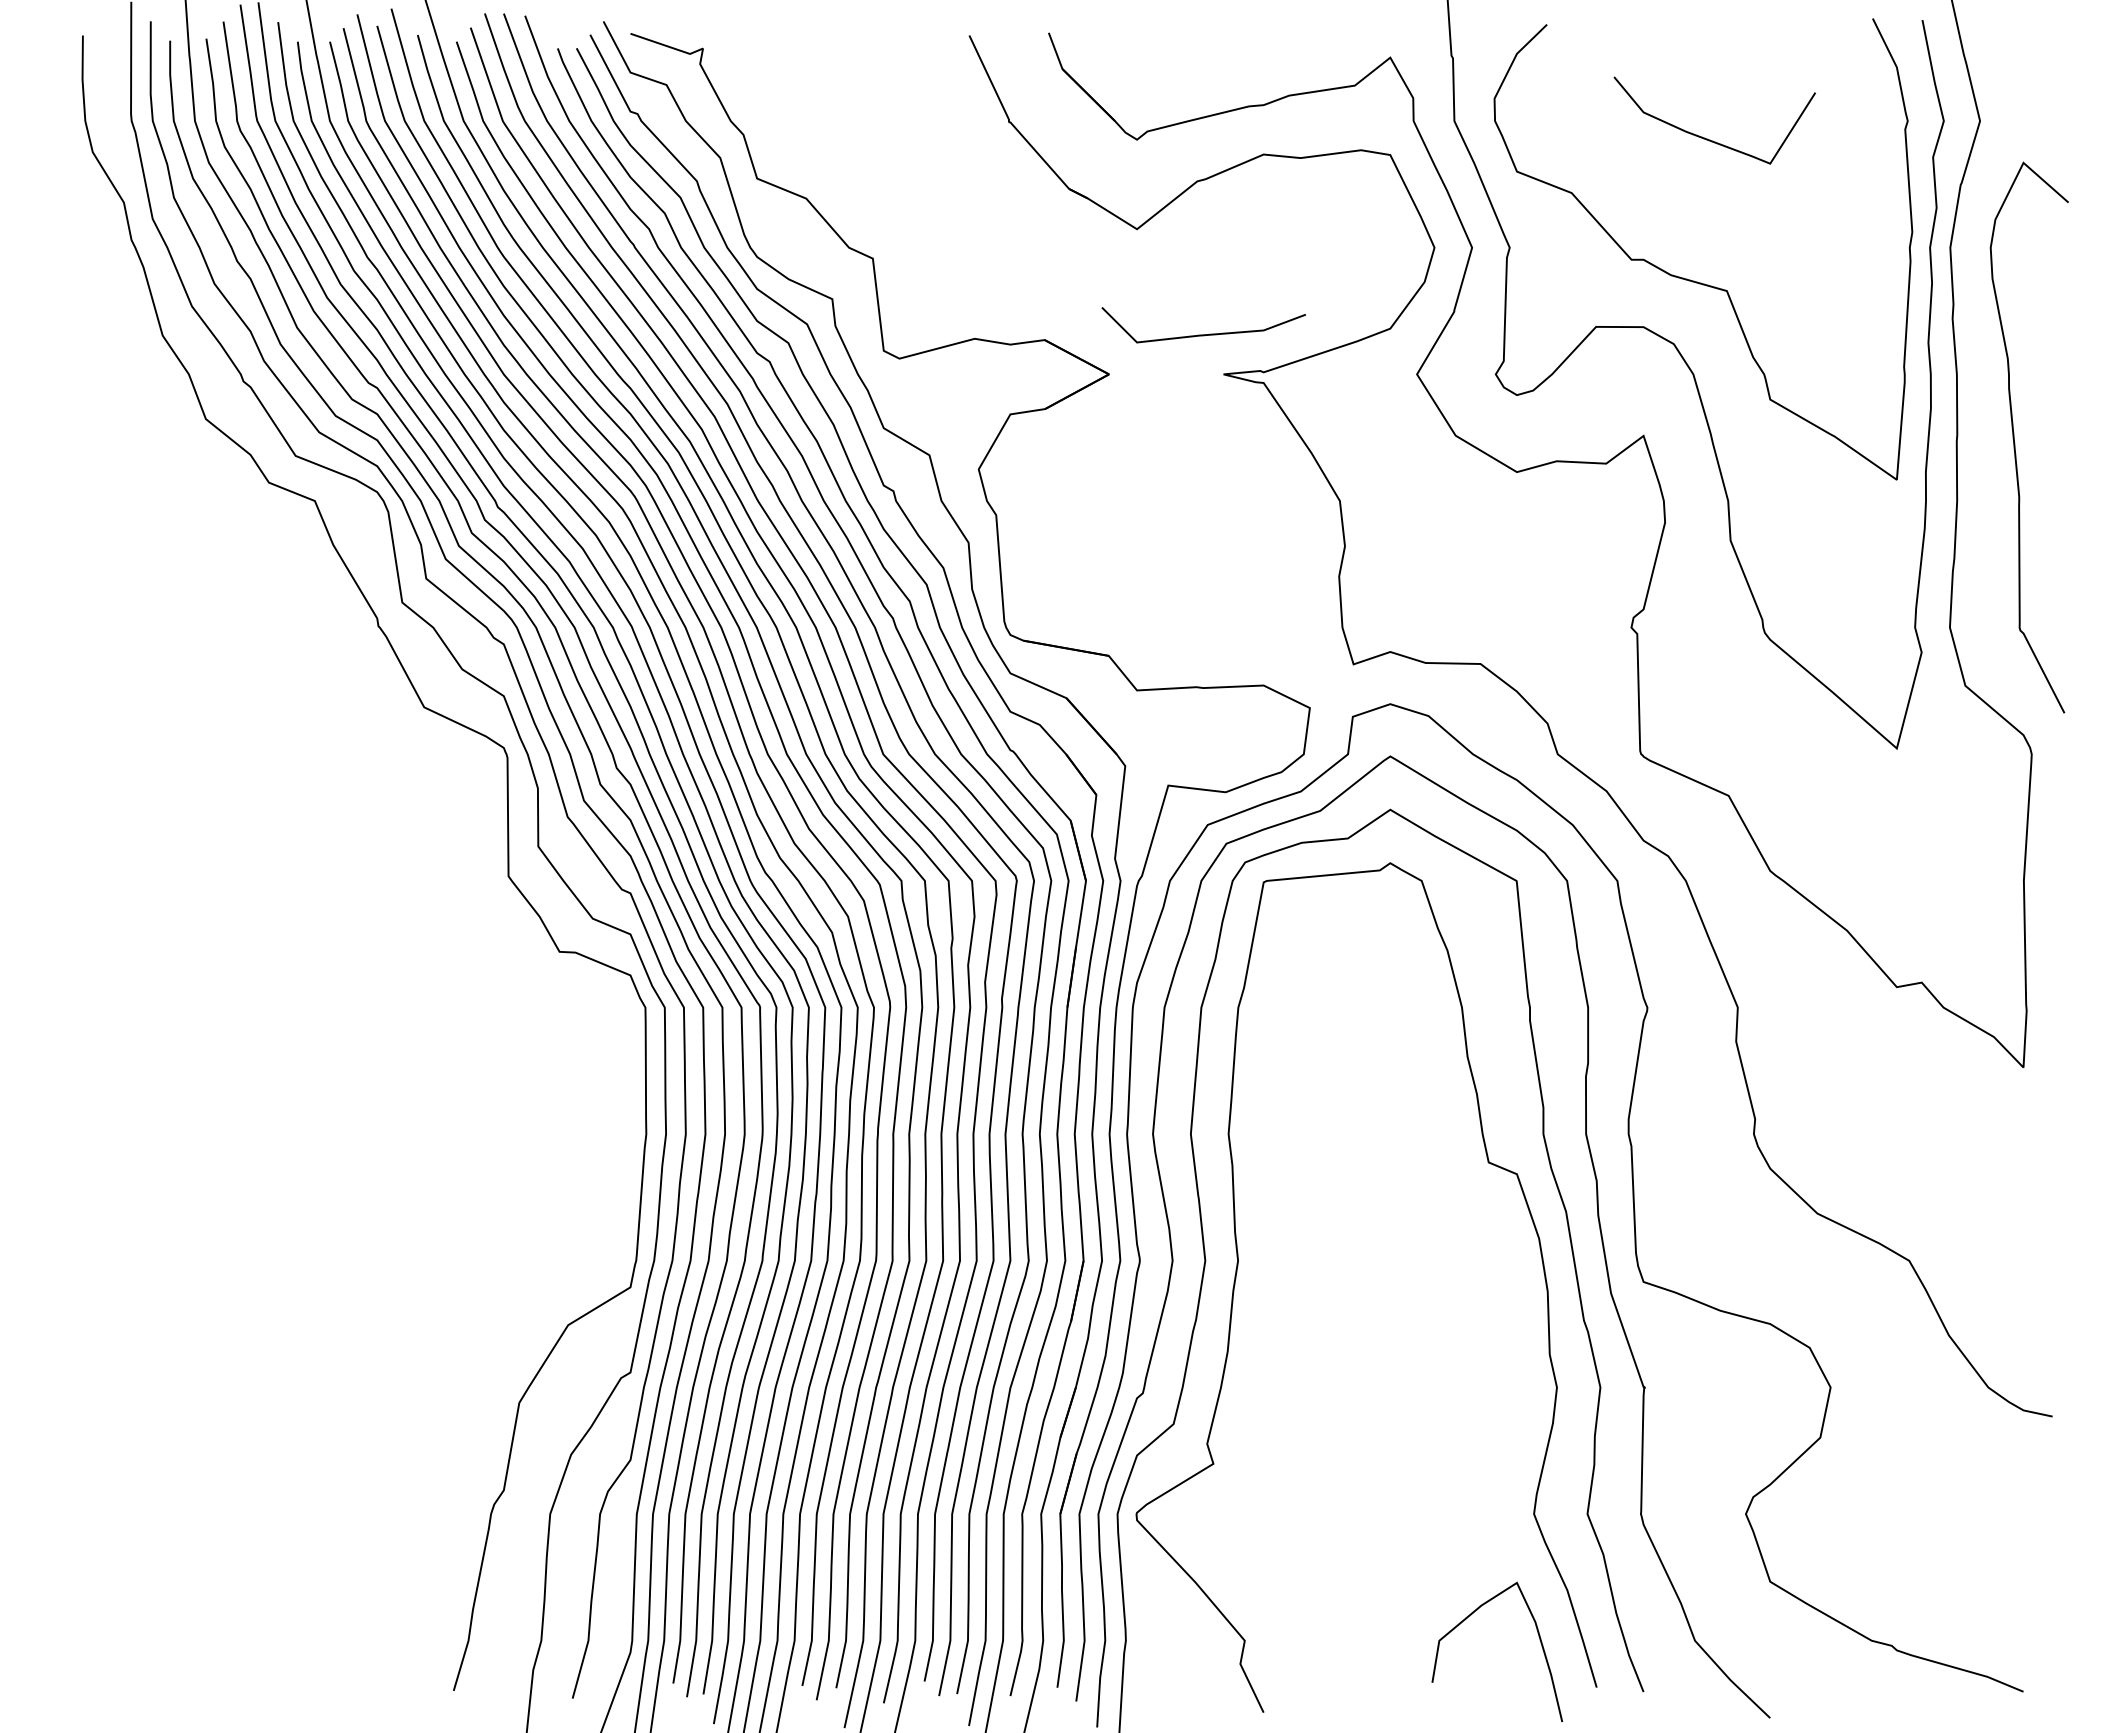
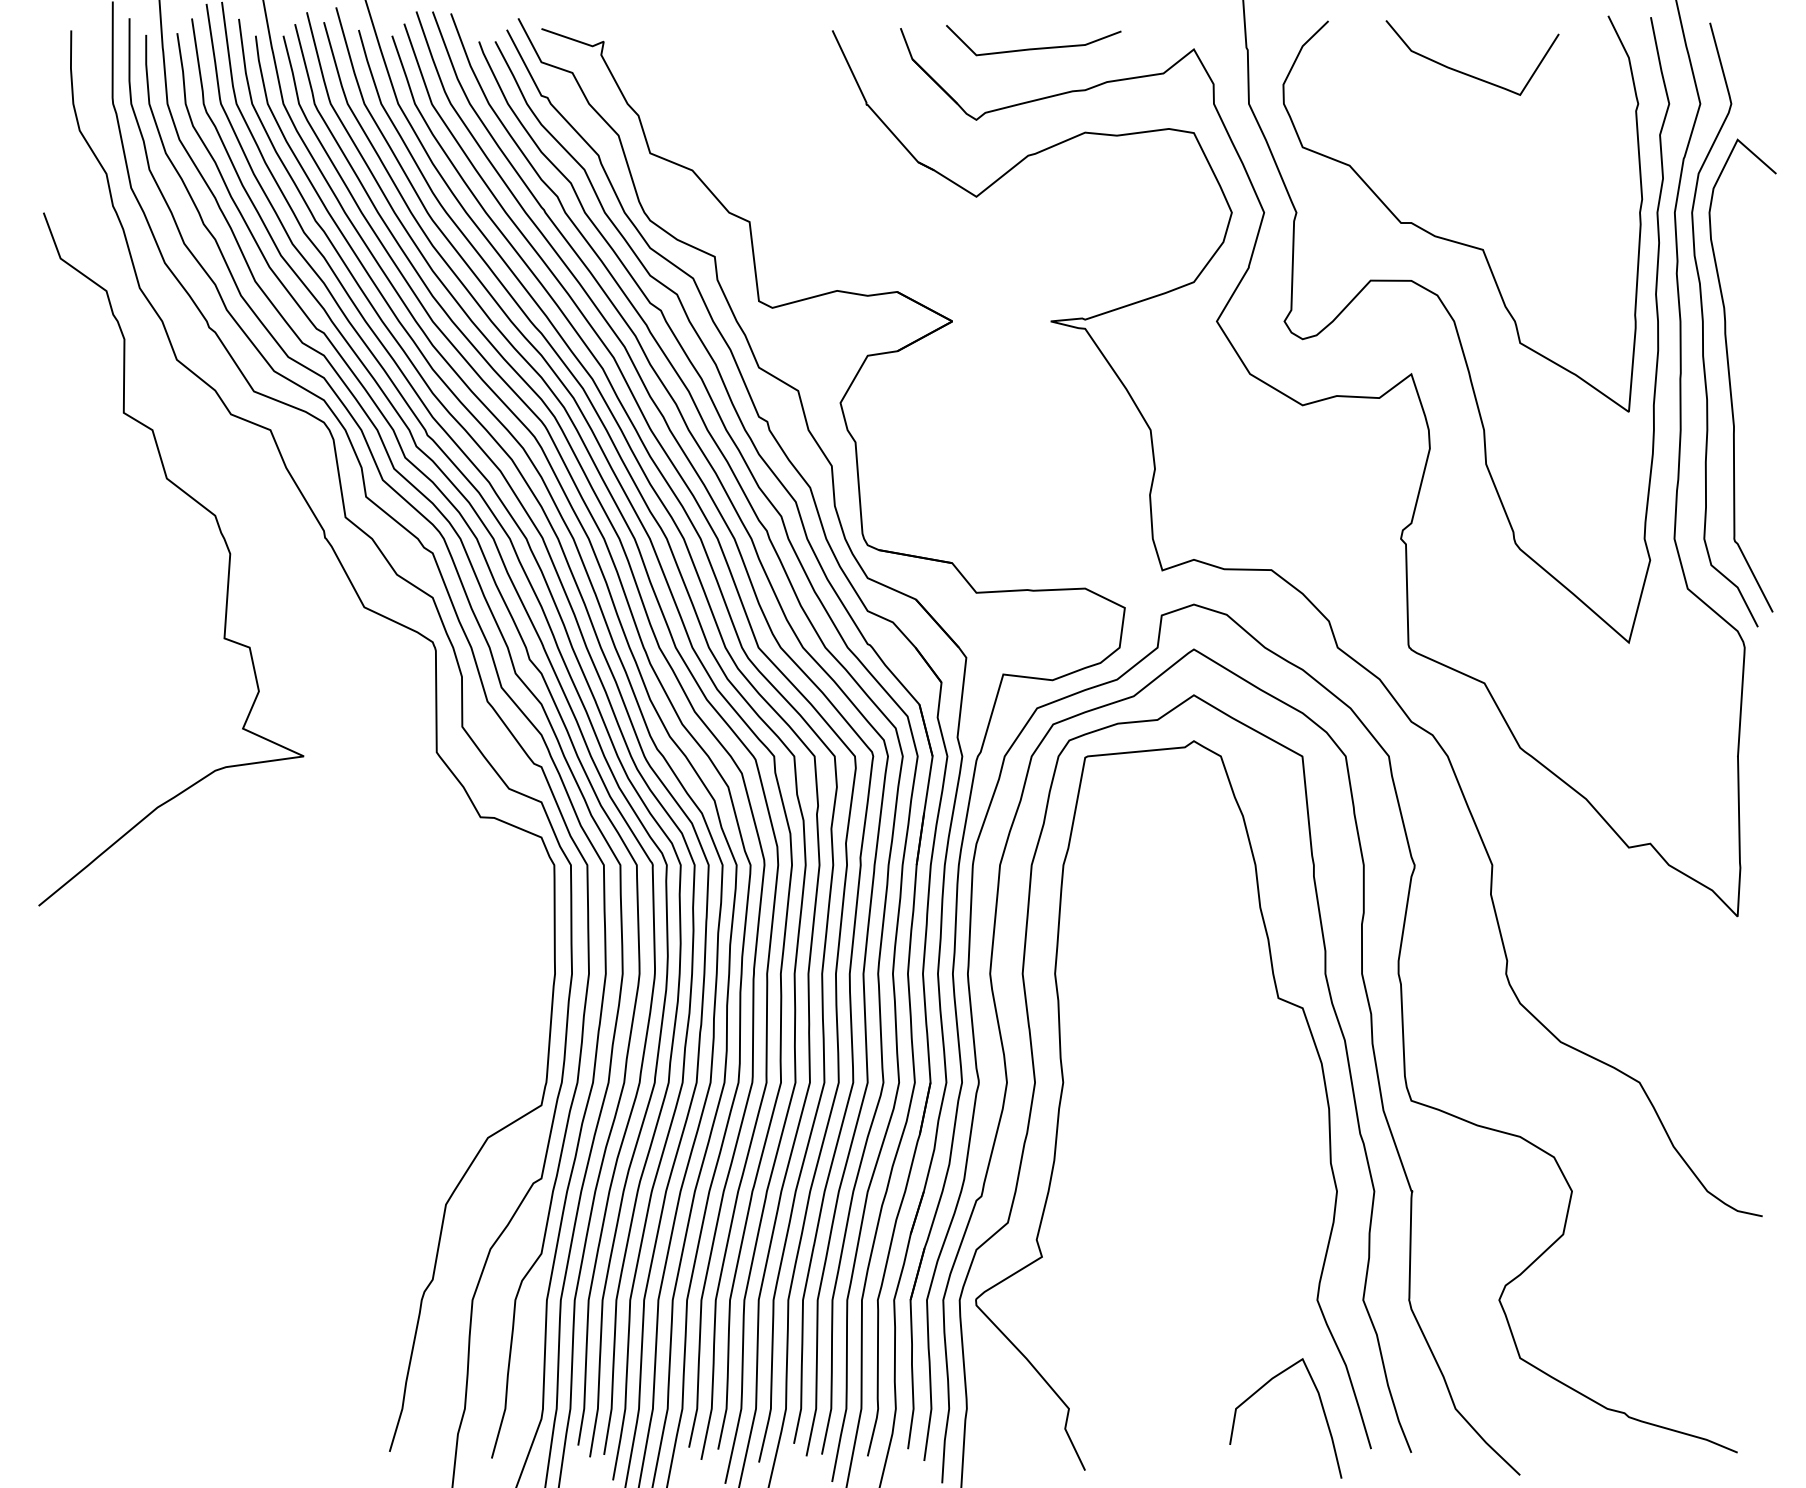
curve: (1707, 138) -> (1466, 73), moved
curve: (1203, 334) -> (1033, 48), moved
curve: (1983, 378) -> (1703, 324), added
curve: (256, 621) -> (220, 533), added

